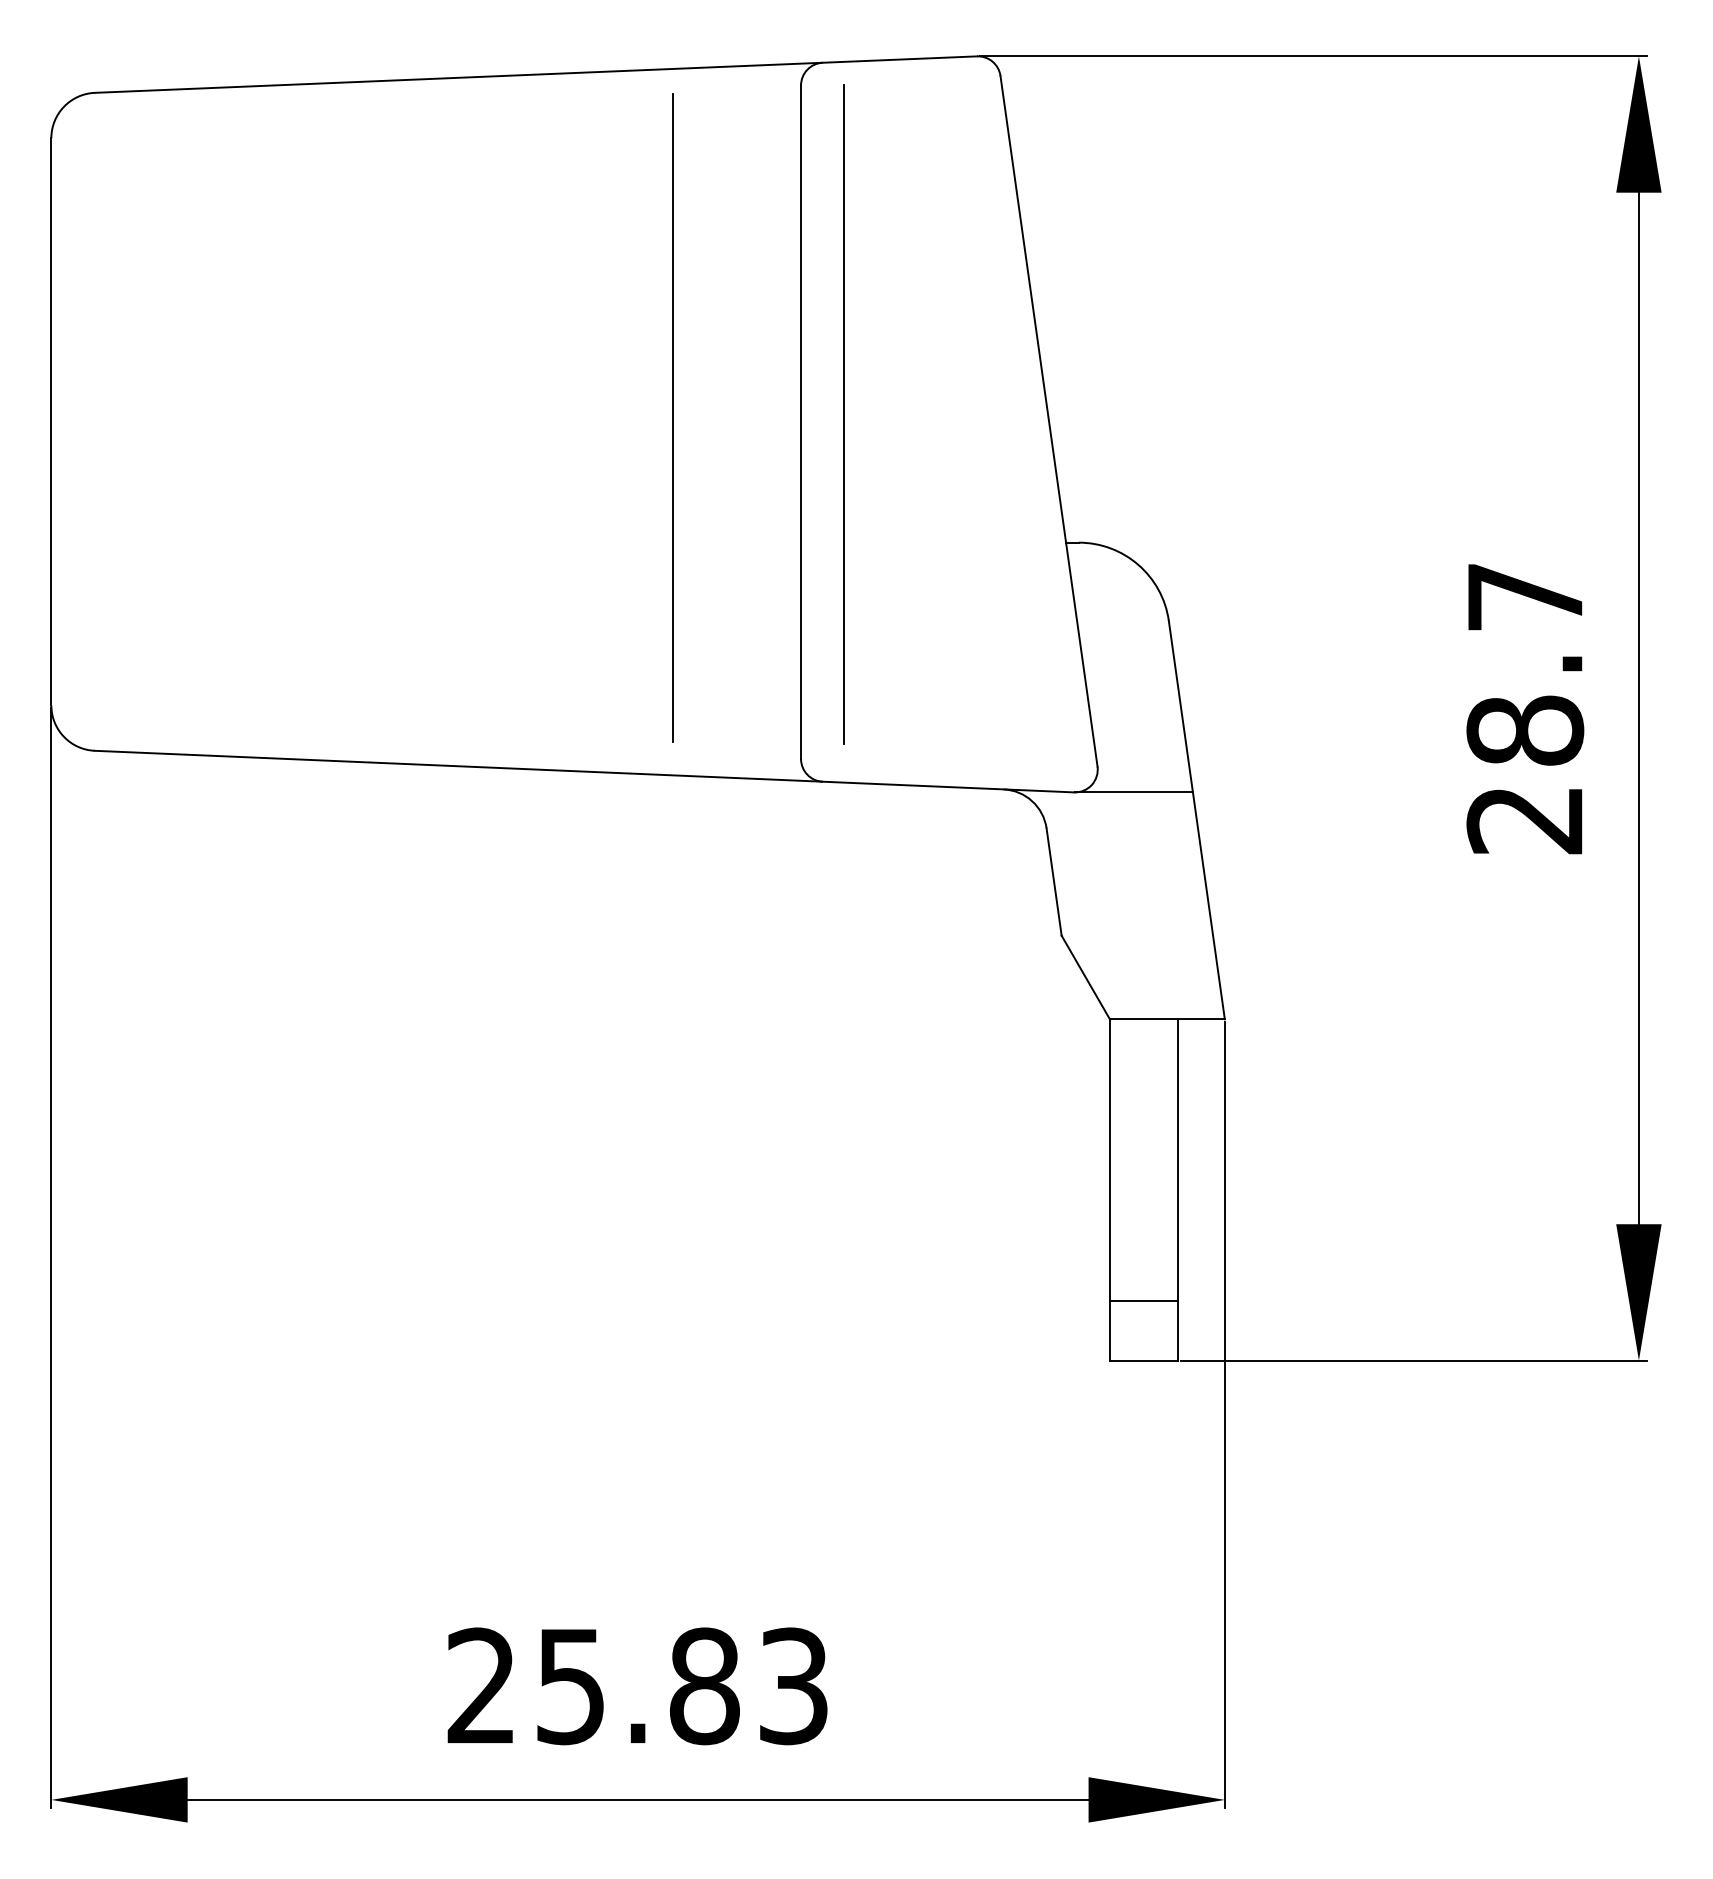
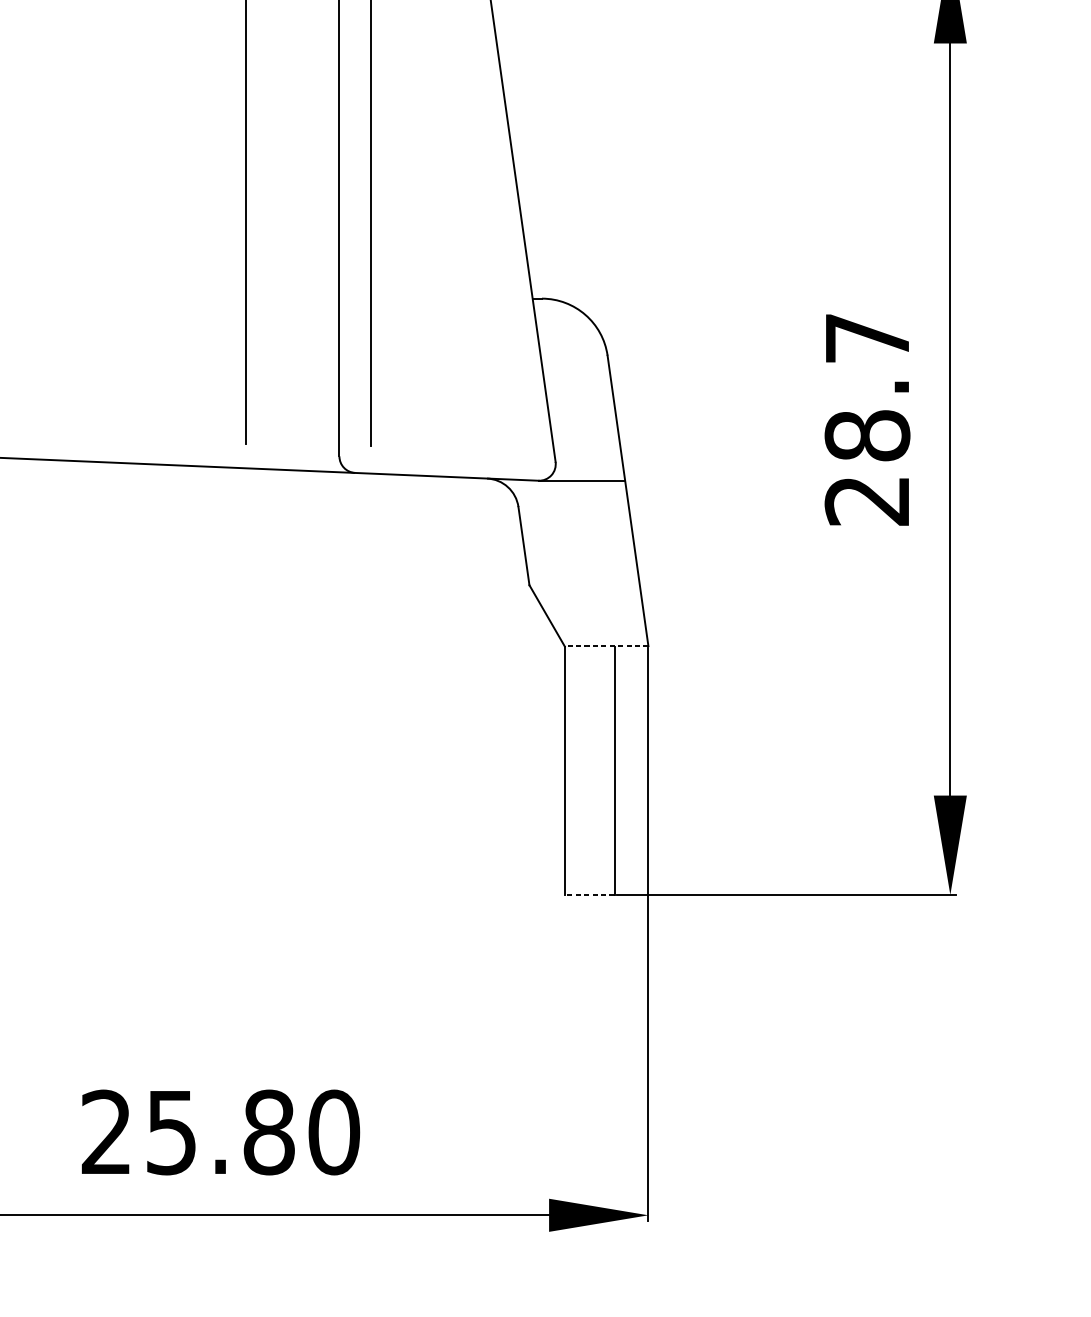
line: (1167, 1019) -> (606, 646), solid -> dashed
line: (1144, 1301) -> (589, 851), removed
line: (1143, 1360) -> (589, 894), solid -> dashed
text: (793, 1686) -> (333, 1132), 25.83 -> 25.80

